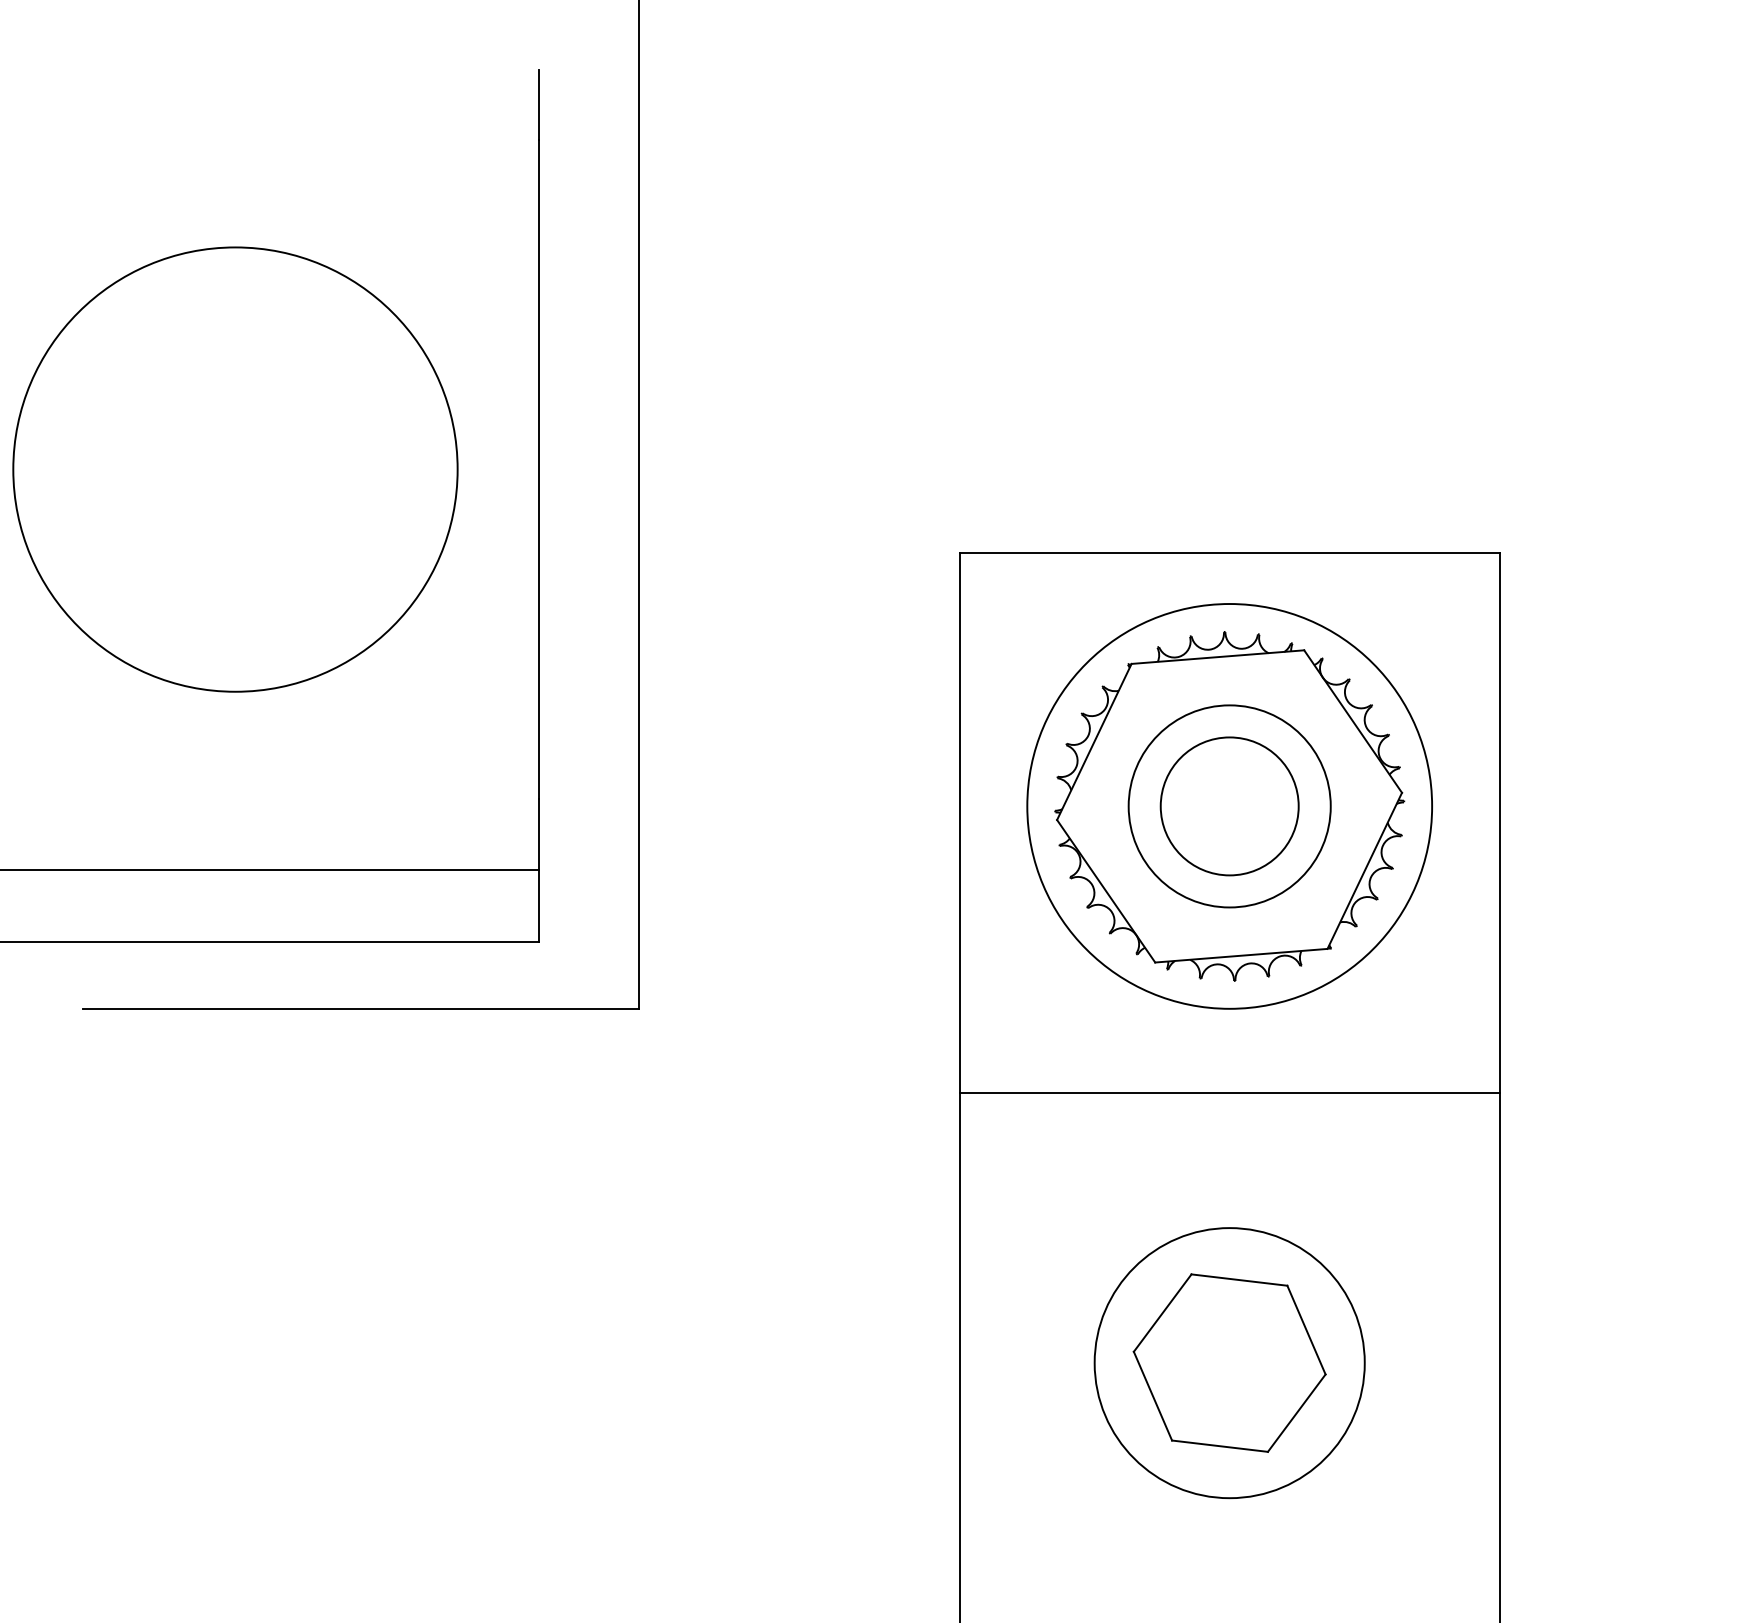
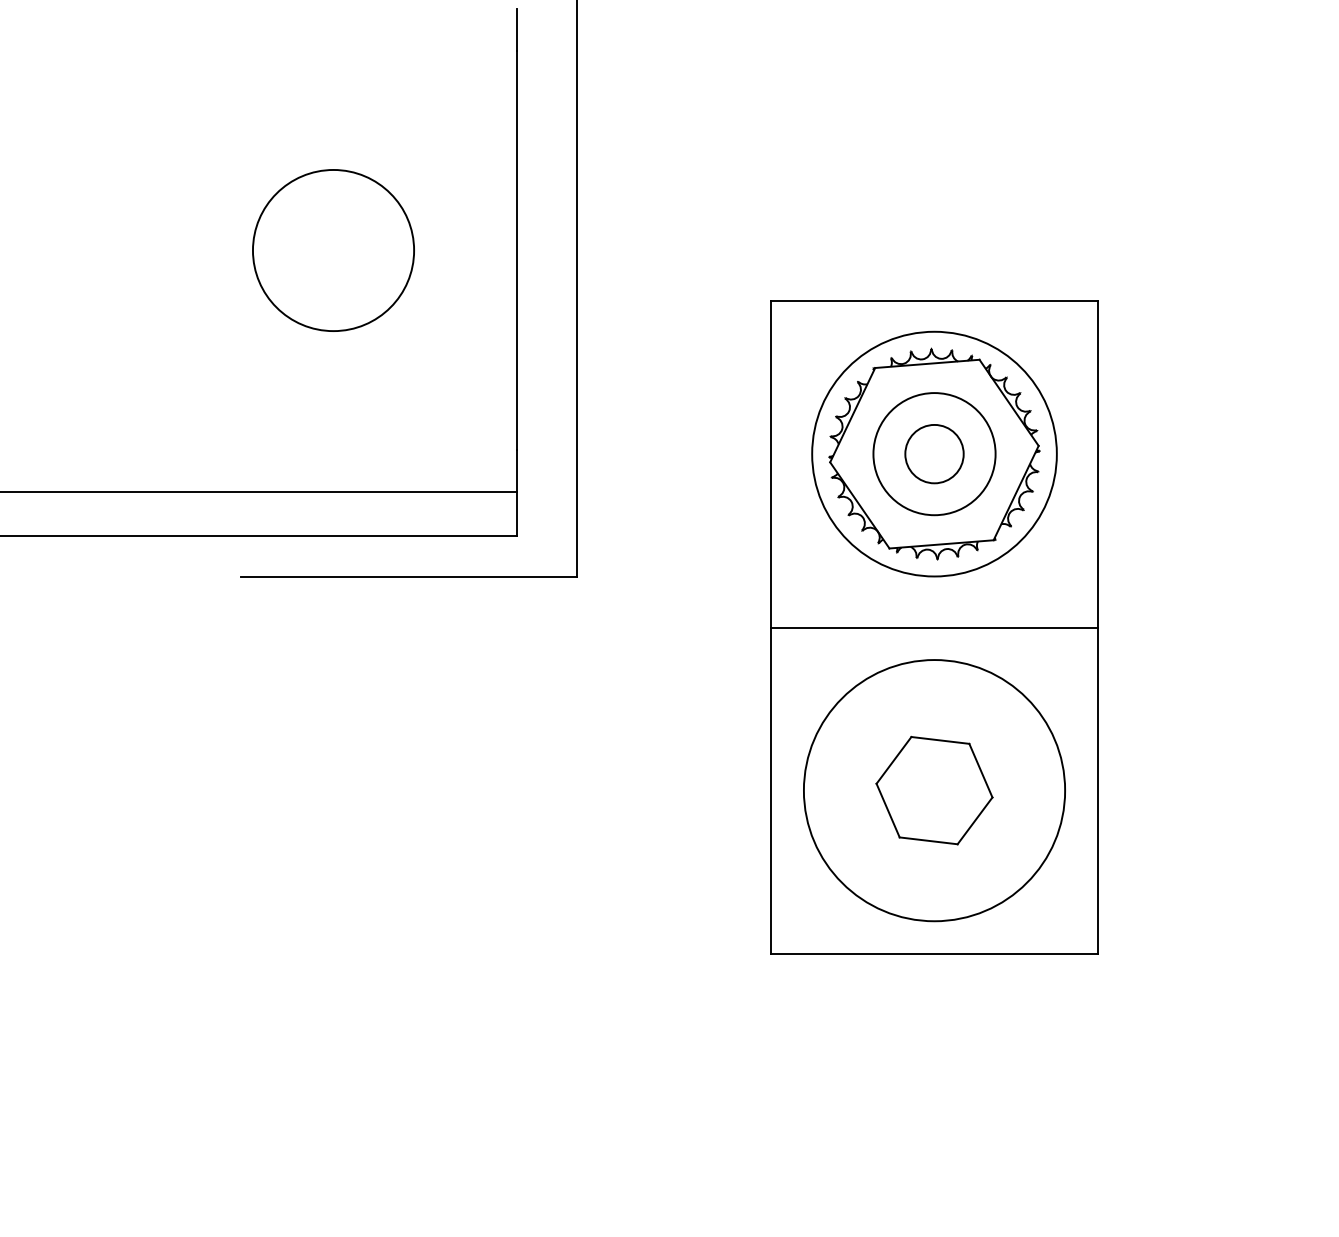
circle: (235, 469) -> (333, 250), size x0.6
circle: (1229, 805) -> (934, 453), size x0.7
circle: (1229, 1362) -> (934, 790), size x1.6

